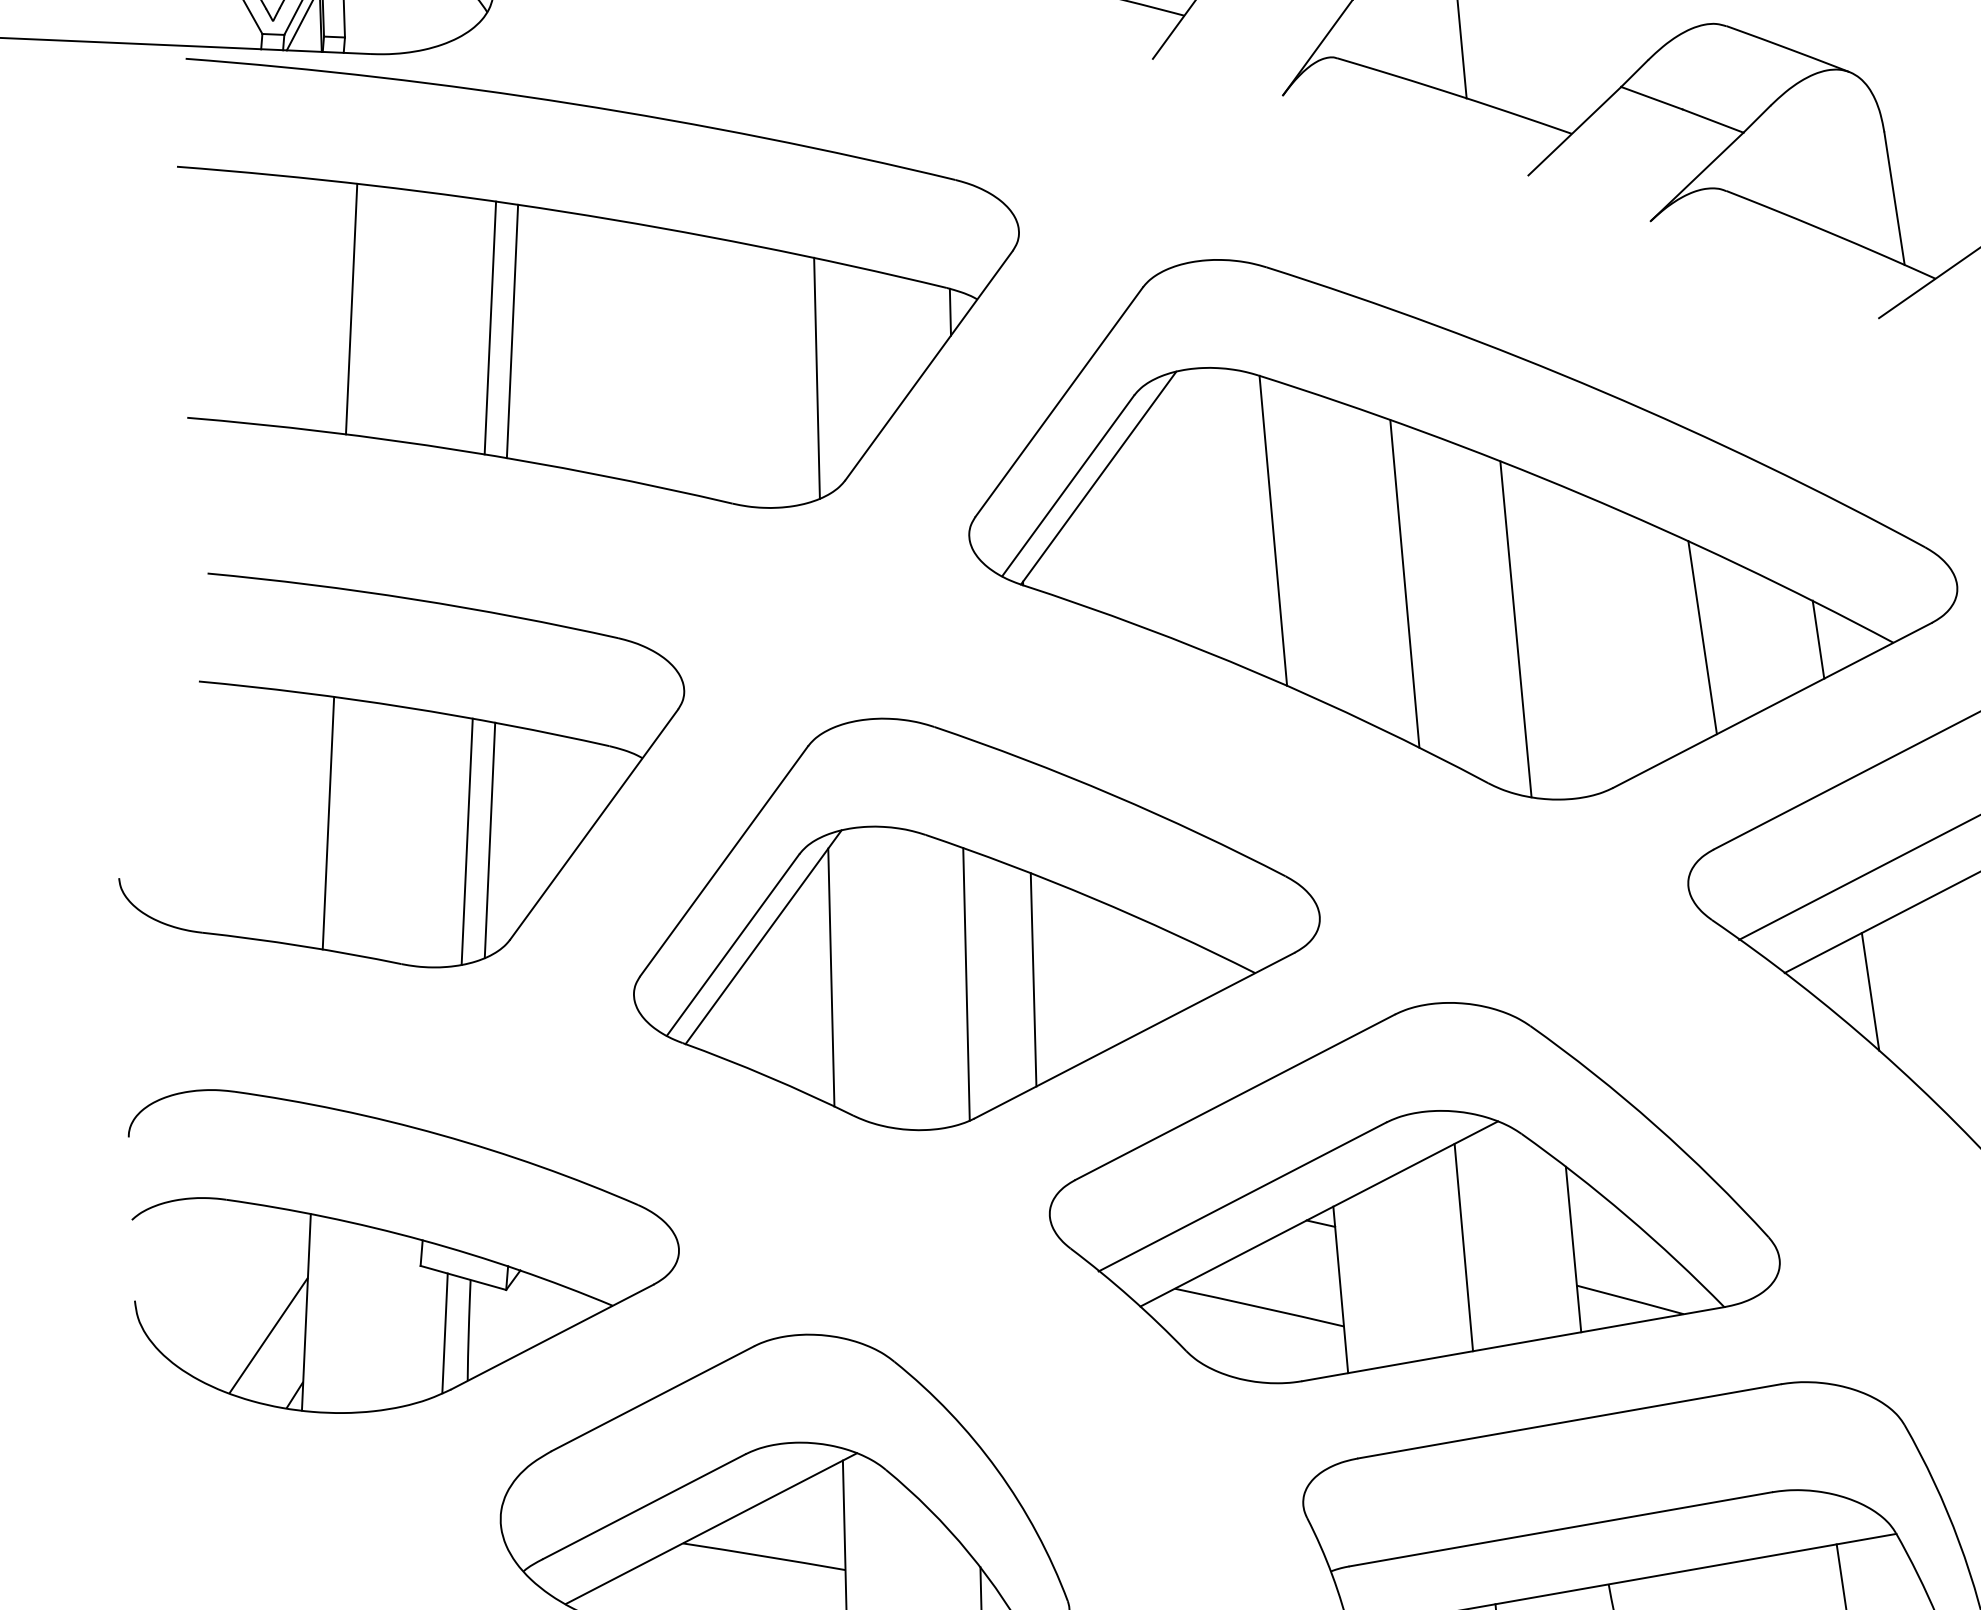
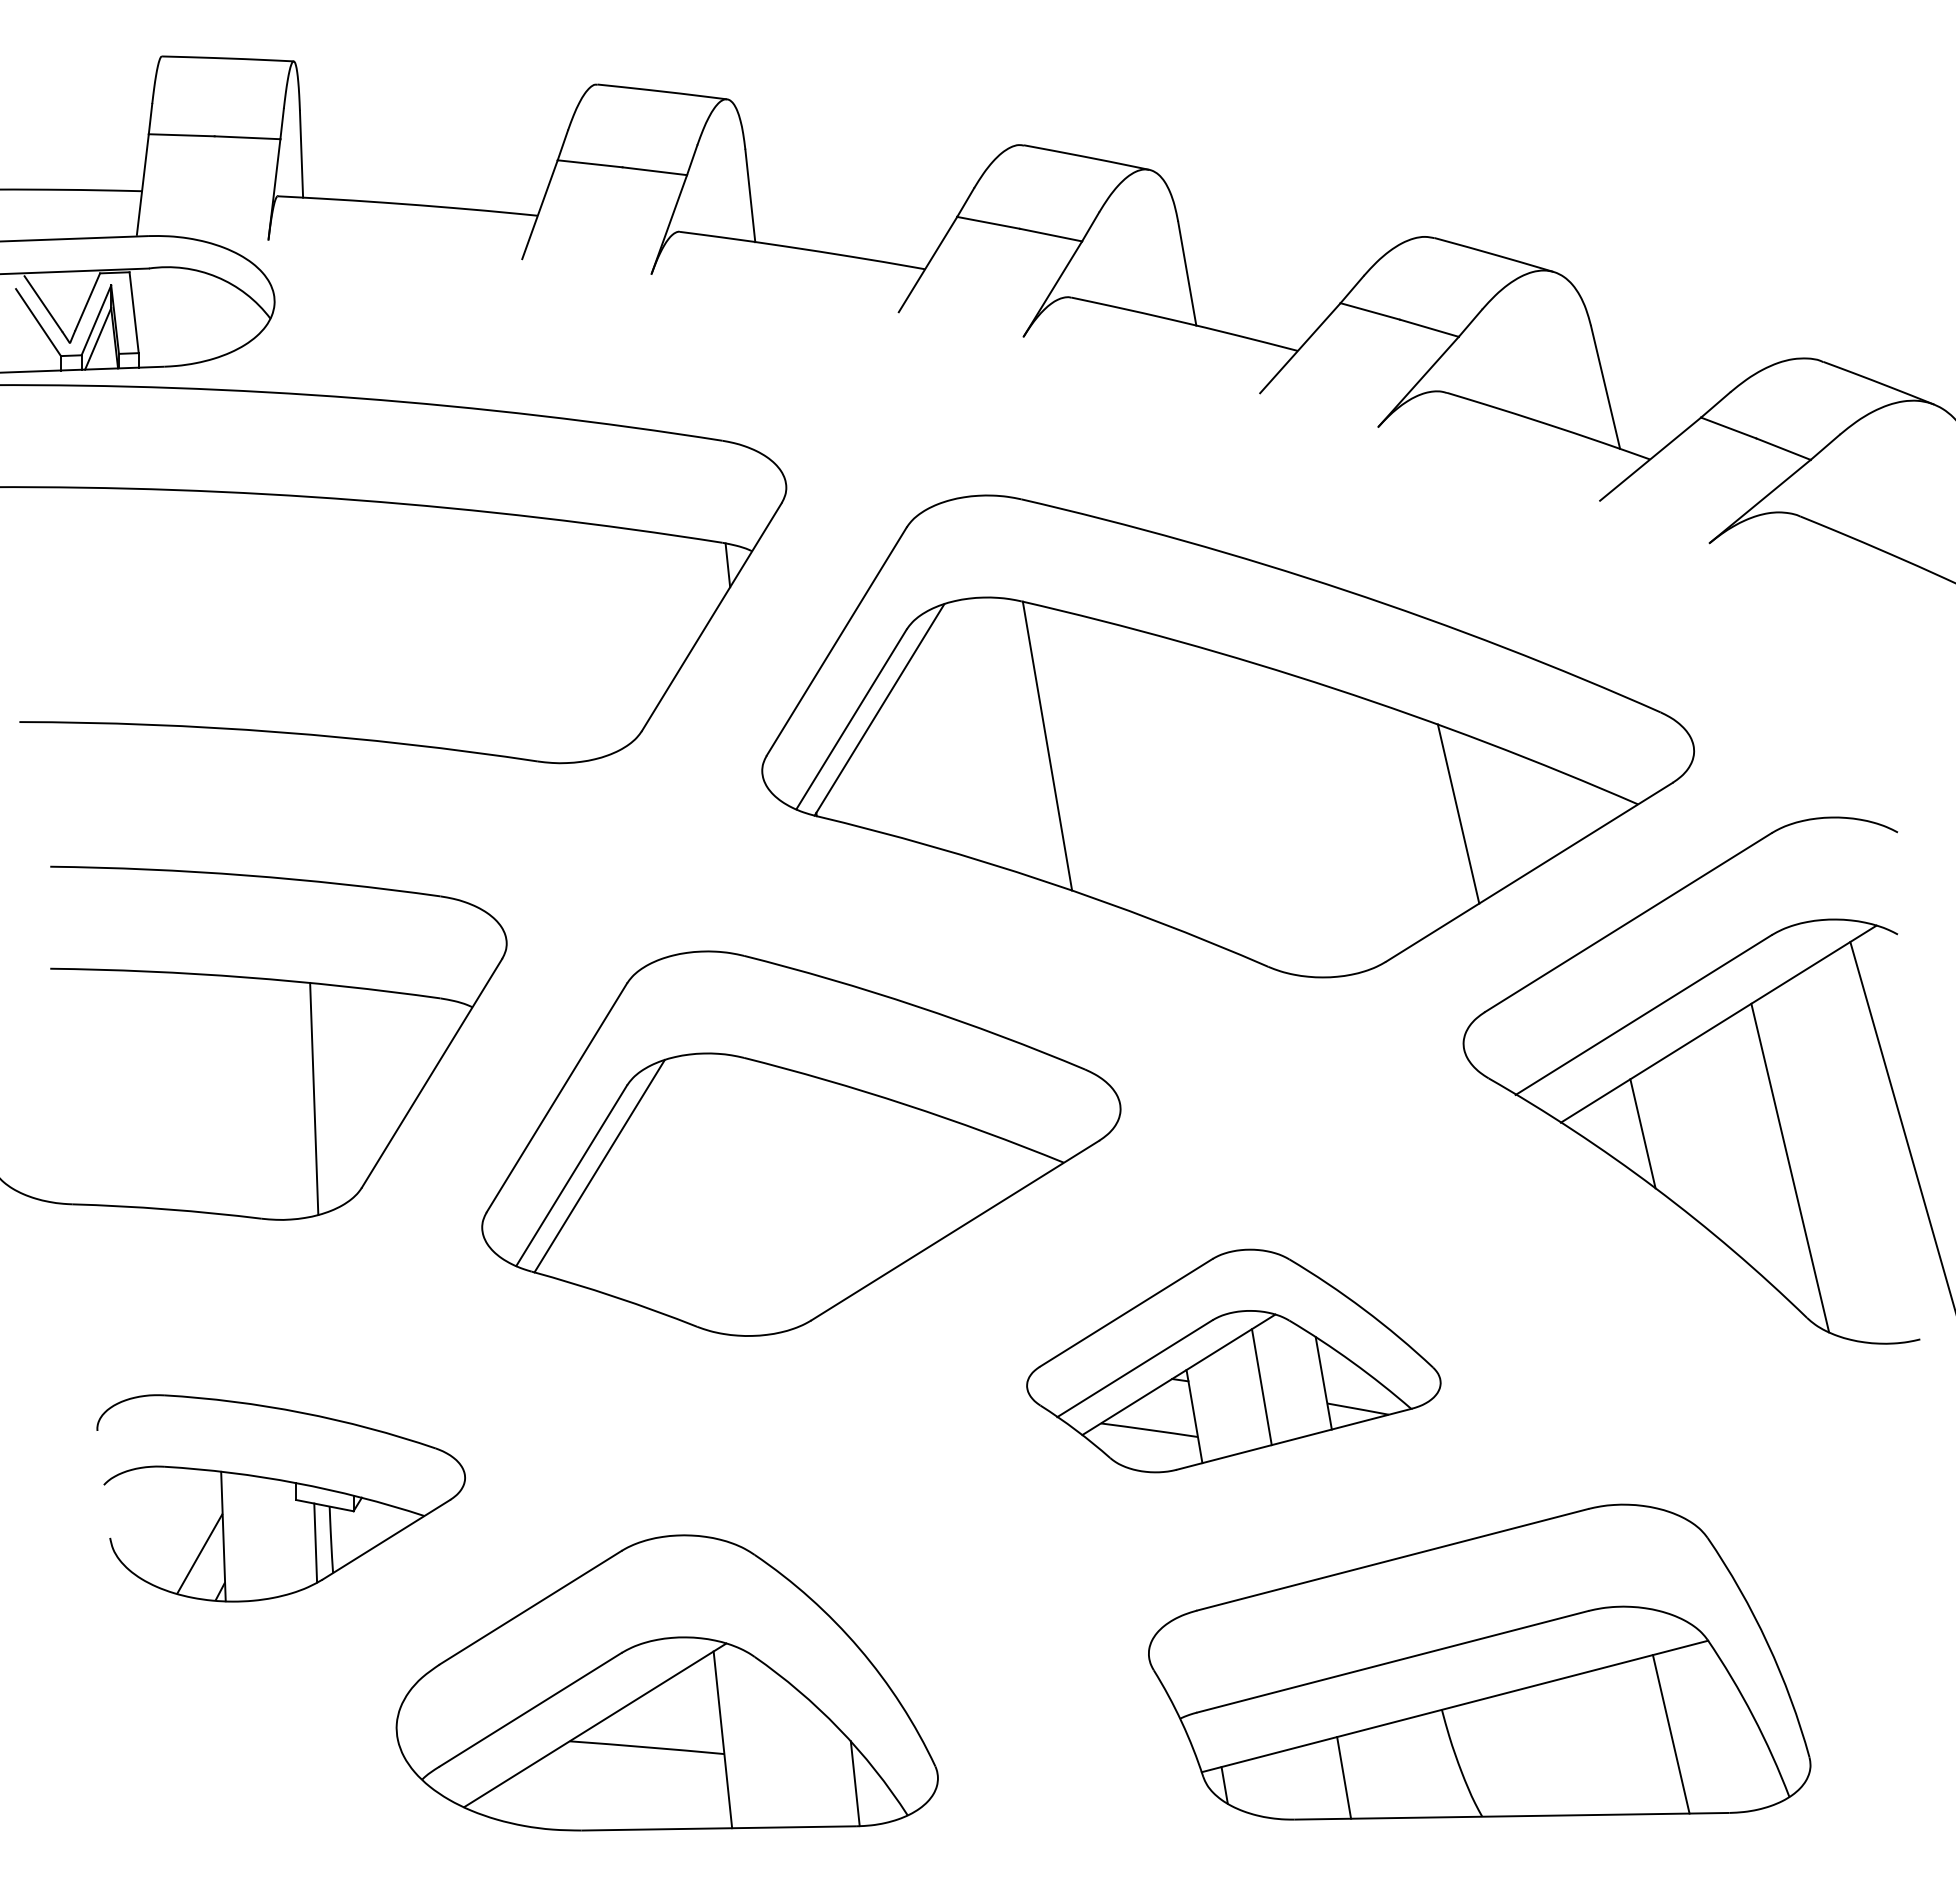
line: (351, 308) -> (165, 607), removed
line: (489, 327) -> (296, 614), removed
line: (511, 331) -> (317, 616), removed
line: (816, 378) -> (607, 637), removed
line: (1404, 583) -> (1174, 785), removed
line: (1515, 628) -> (1282, 819), removed
line: (1818, 638) -> (1567, 806), removed
line: (328, 822) -> (182, 1091), removed
line: (490, 839) -> (335, 1095), removed
line: (830, 977) -> (665, 1198), removed
line: (1033, 979) -> (856, 1185), removed
line: (966, 983) -> (793, 1194), removed
part: (1417, 1196) -> (1233, 1360), size x0.6
part: (397, 1261) -> (280, 1498), size x0.7

